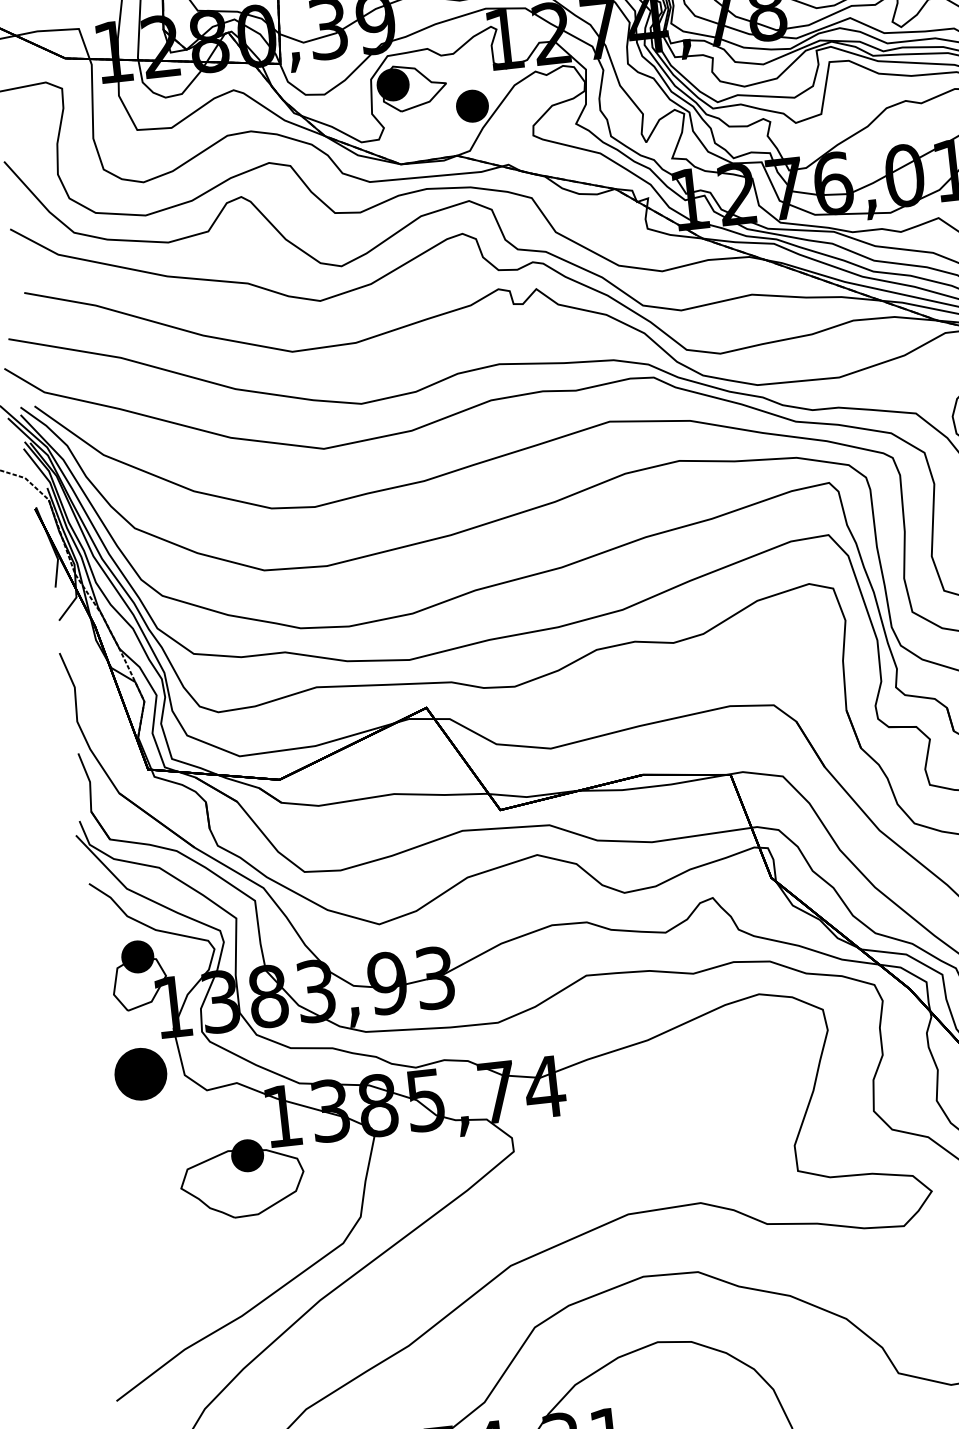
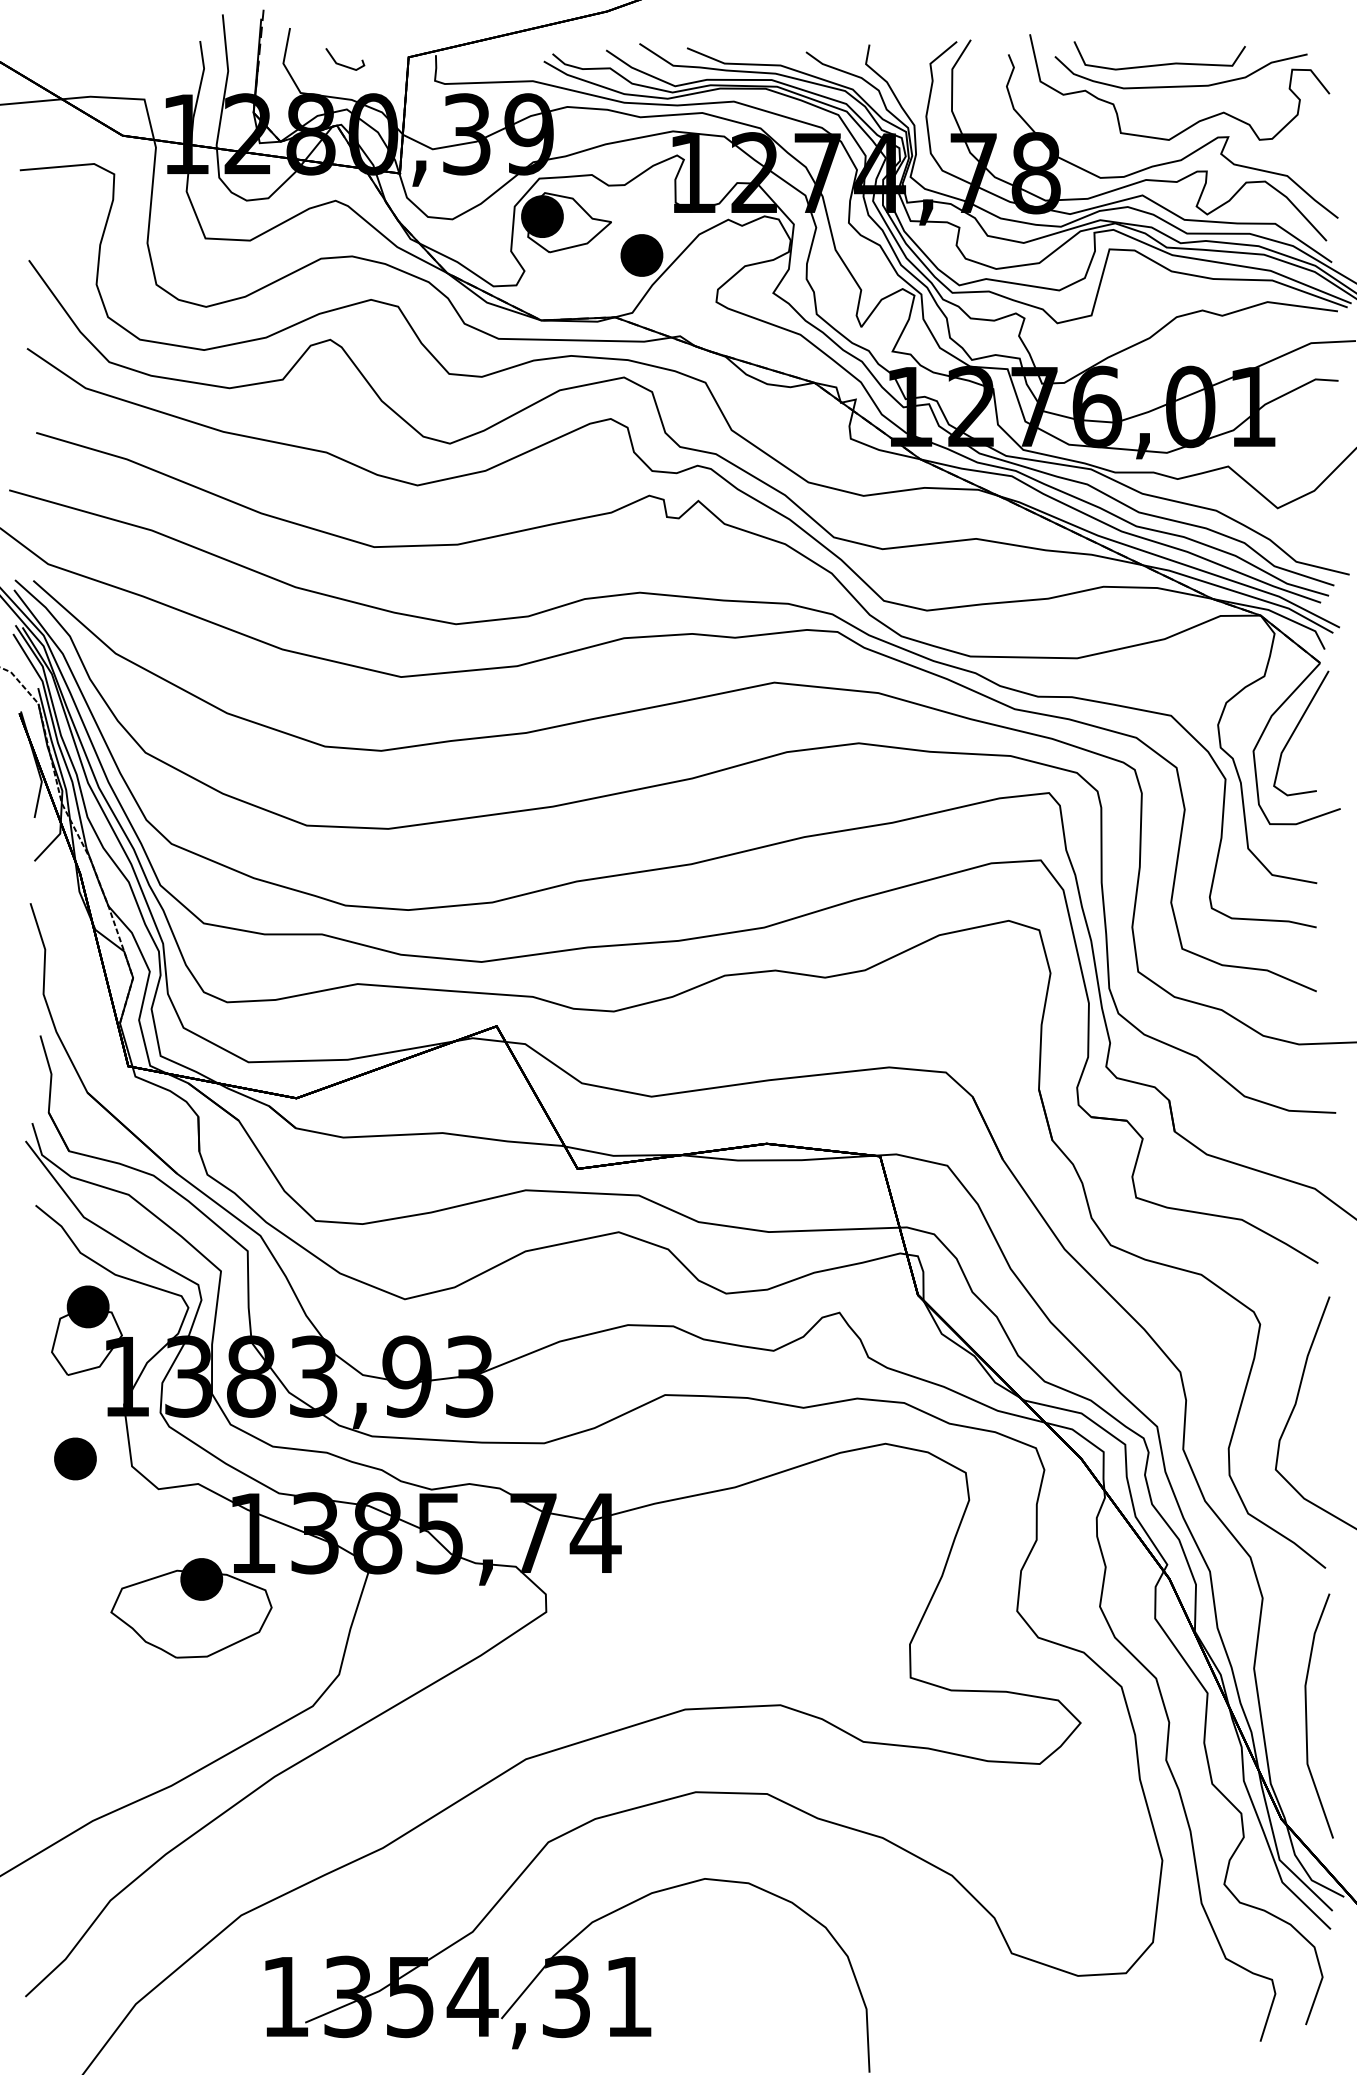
part: (140, 1073) -> (75, 1458), size x0.62

